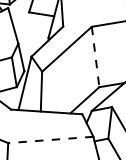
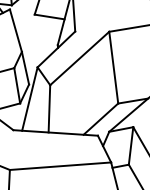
line: (95, 57) -> (113, 68), dashed -> solid
line: (50, 139) -> (60, 165), dashed -> solid

